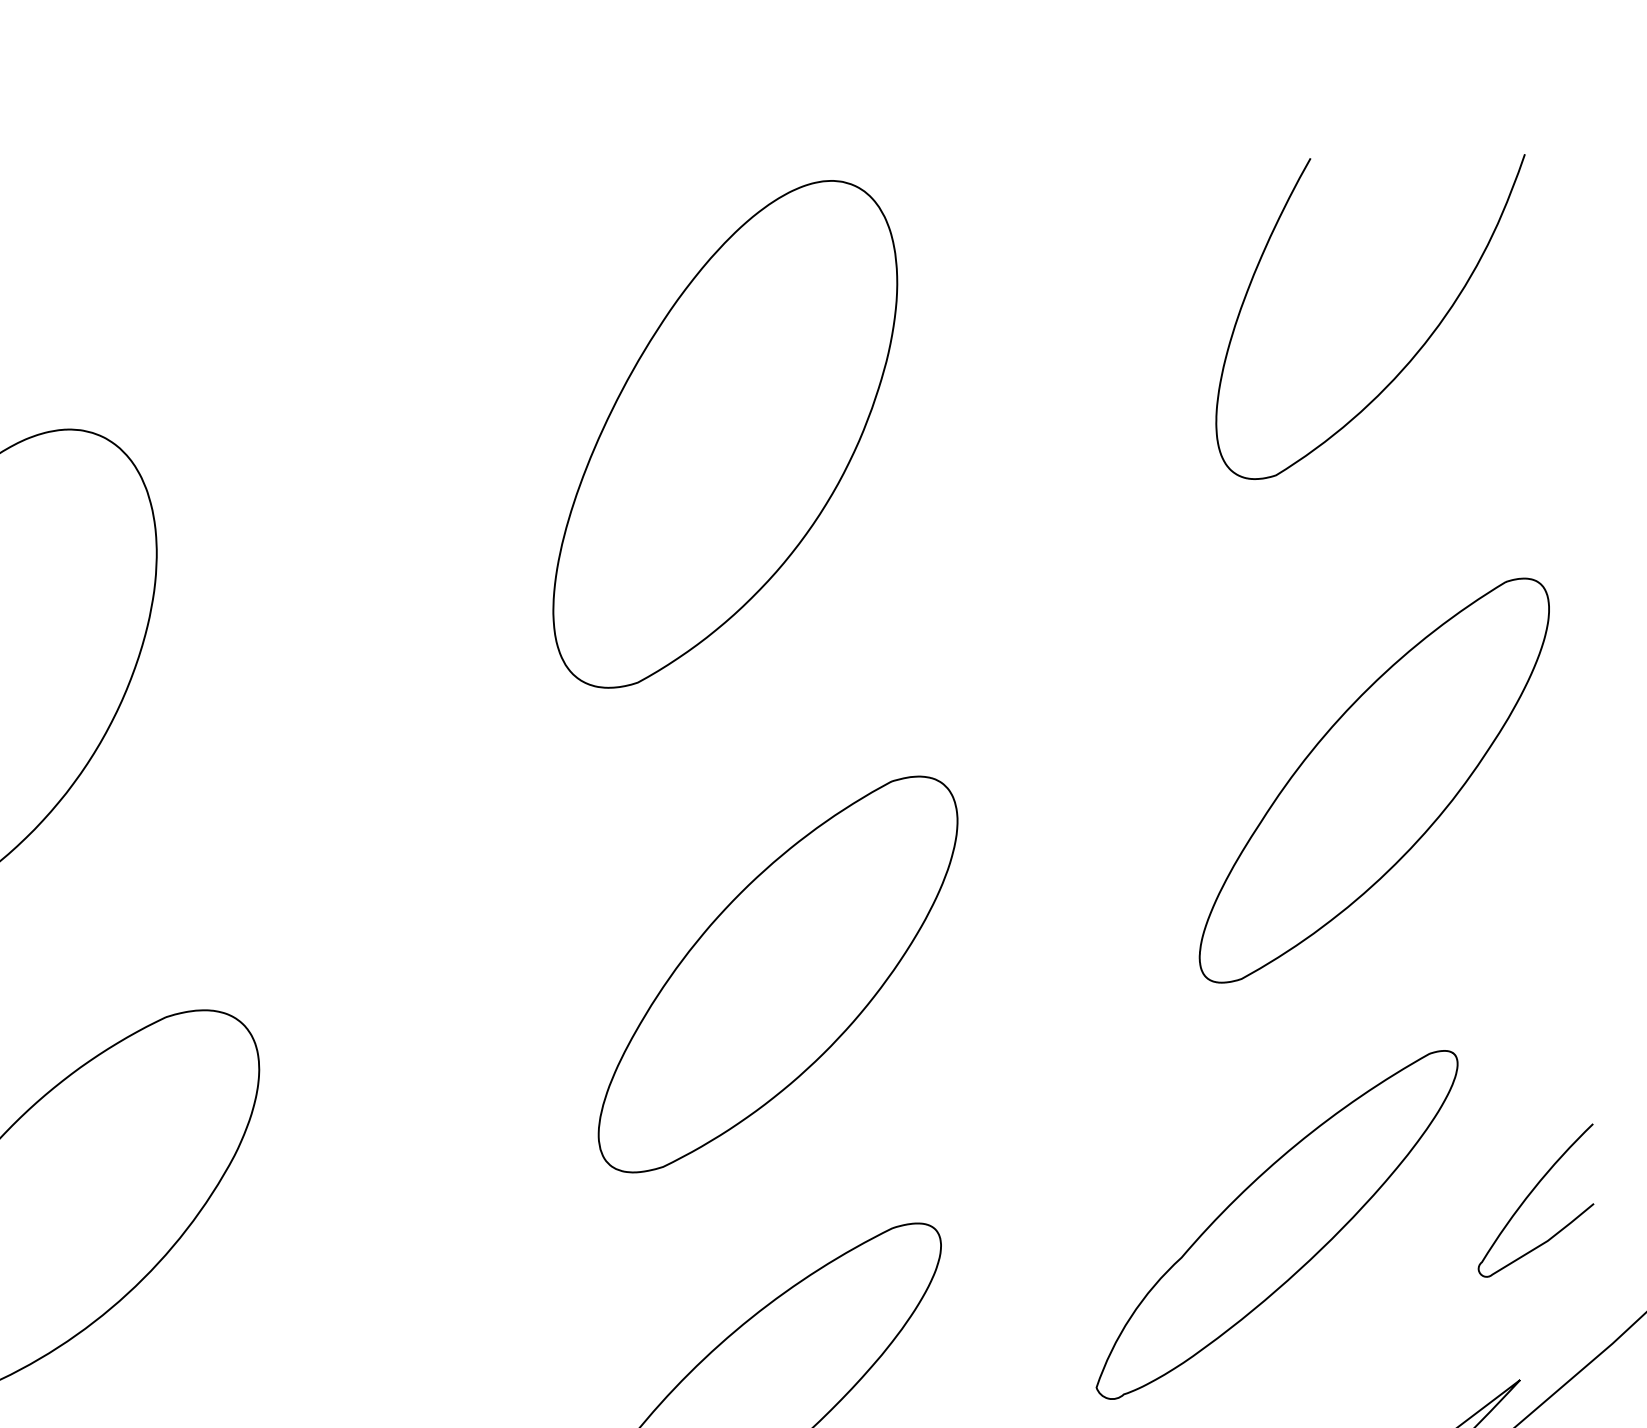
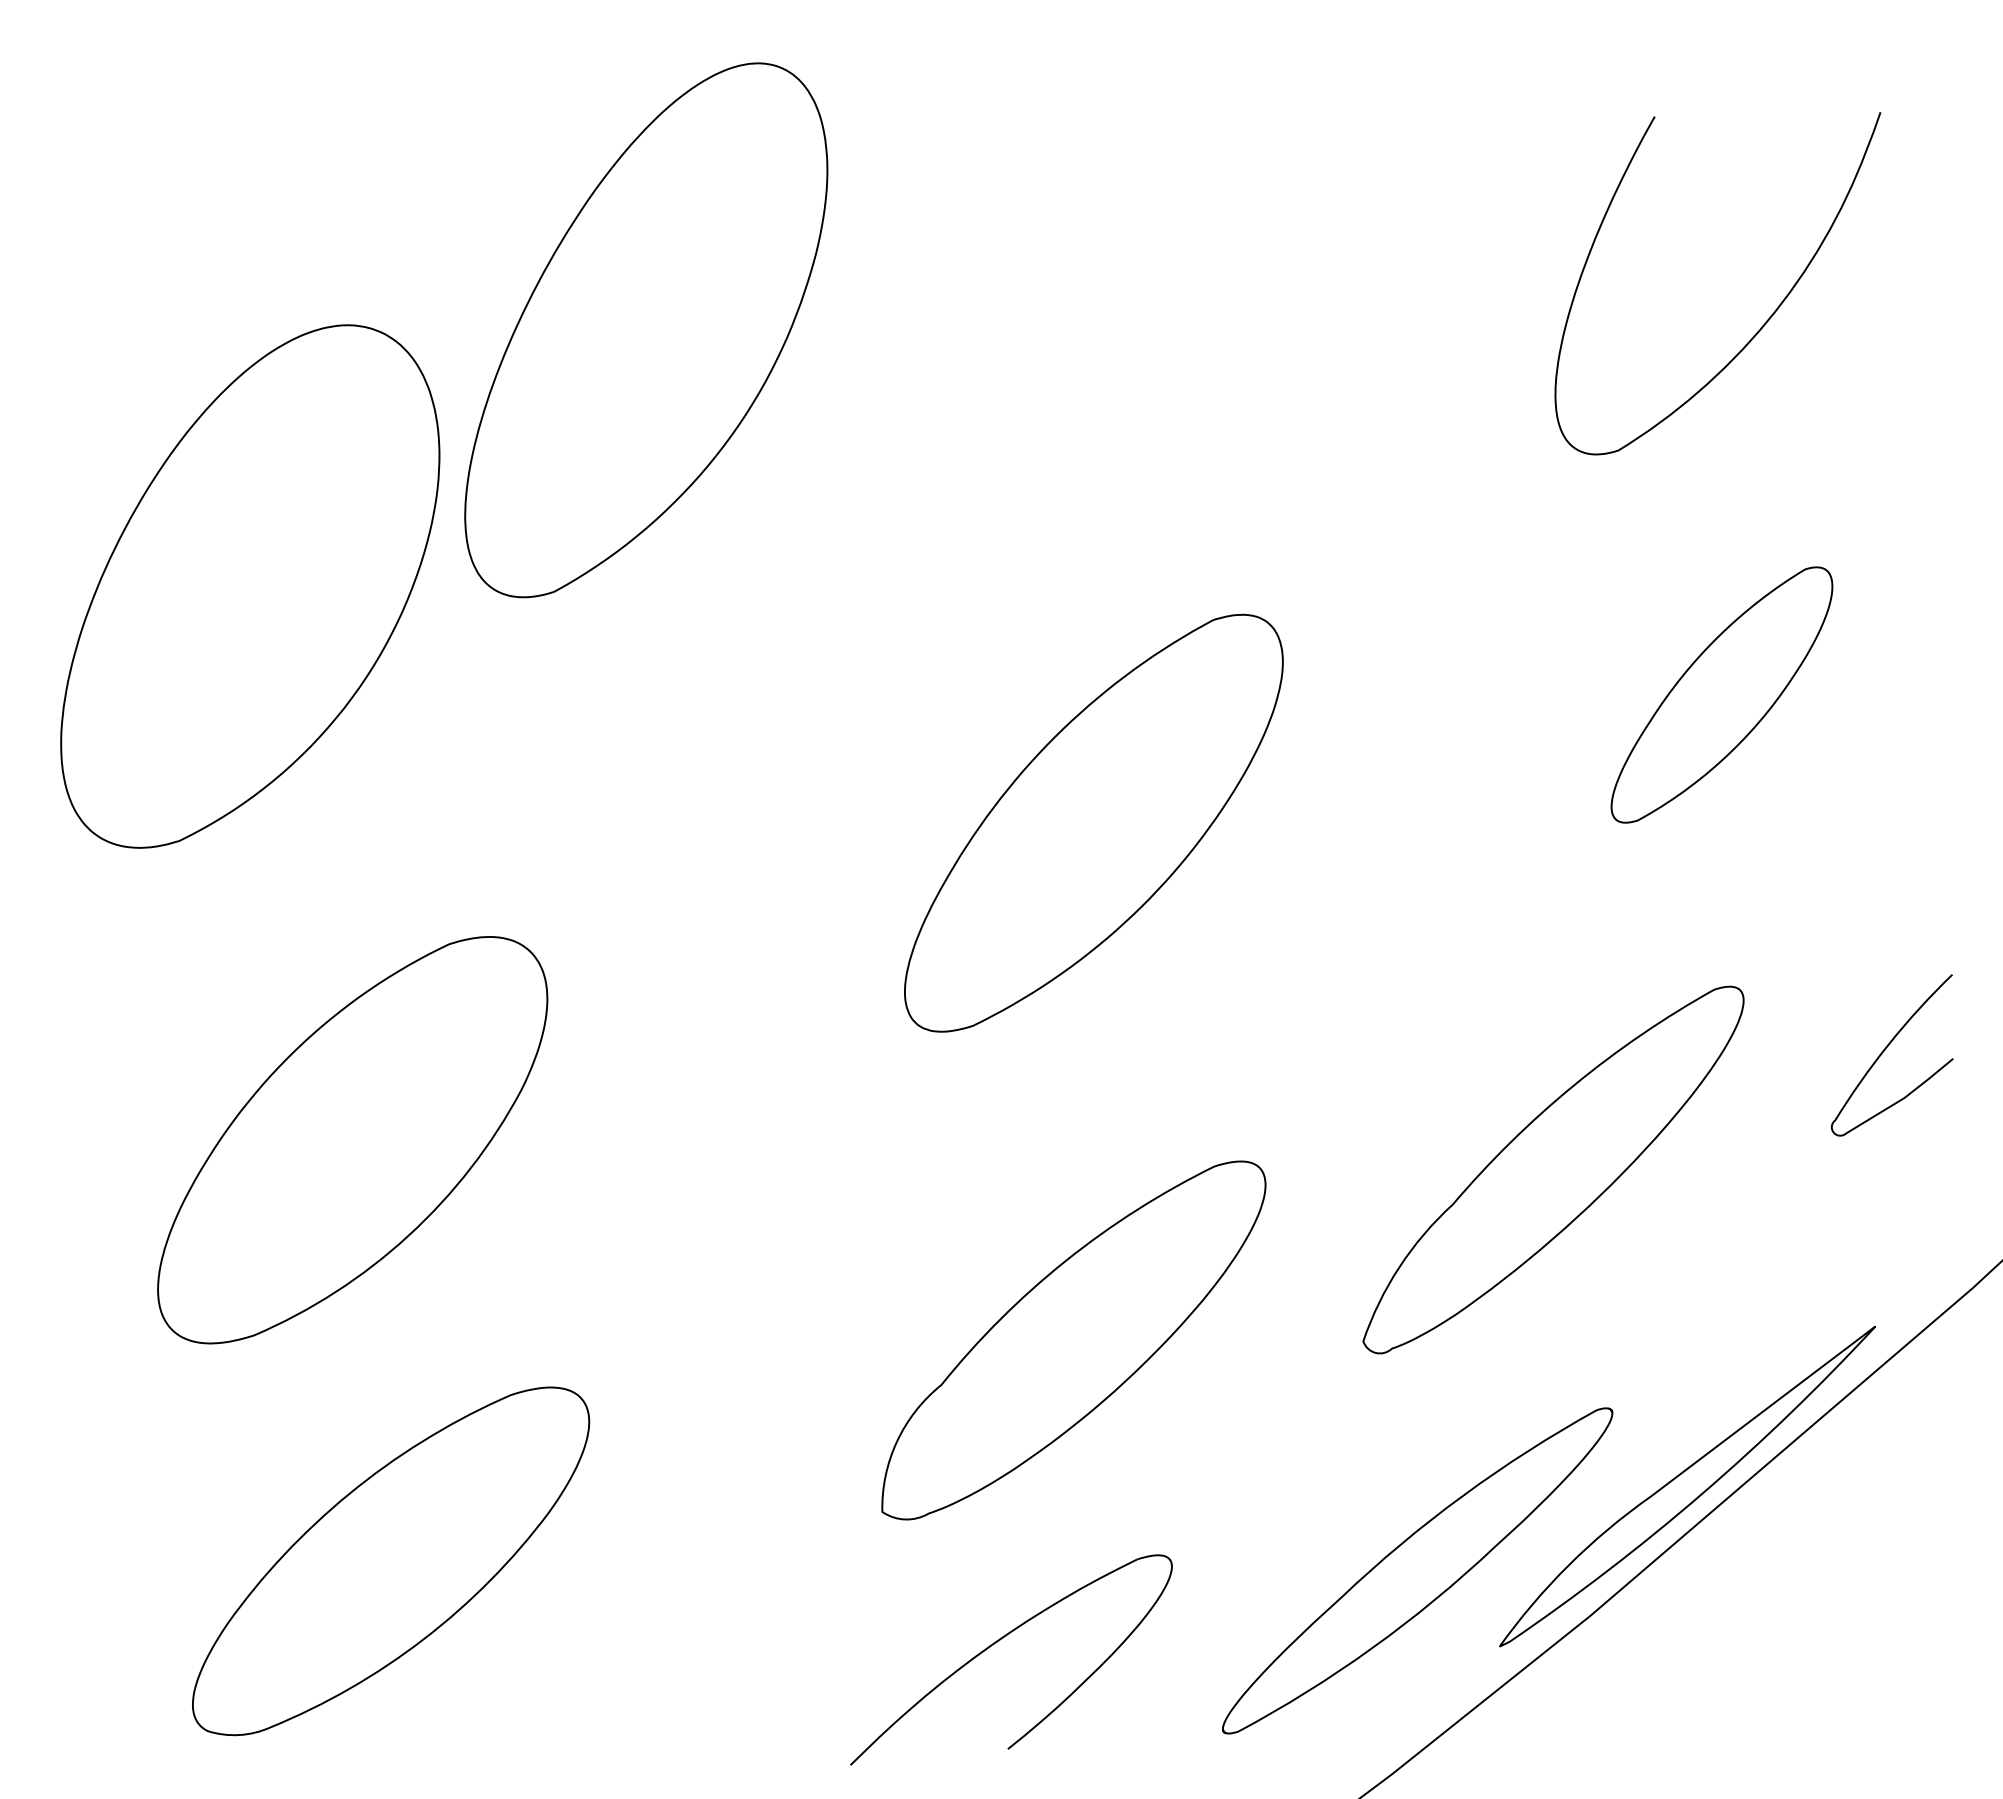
curve: (1415, 352) -> (1765, 321), moved
part: (725, 434) -> (646, 330), moved
part: (1373, 780) -> (1721, 694), size x0.6
part: (777, 973) -> (1093, 822), moved
curve: (1529, 1195) -> (1885, 1050), moved
part: (1277, 1224) -> (1553, 1169), moved

